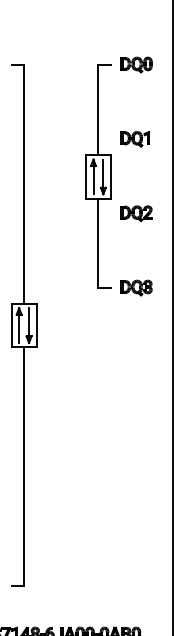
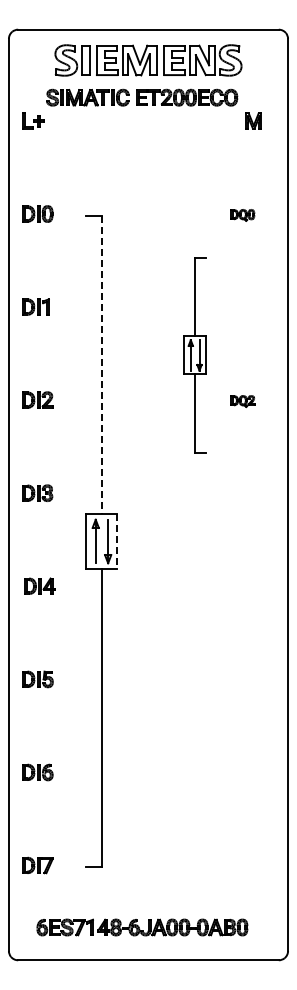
part: (136, 65) -> (242, 215), size x0.6
part: (135, 139) -> (241, 308), removed
part: (98, 176) -> (195, 355), size x0.7
line: (23, 184) -> (101, 365), solid -> dashed
part: (136, 213) -> (242, 401), size x0.6
part: (136, 288) -> (242, 494), removed
line: (36, 326) -> (117, 542), solid -> dashed

